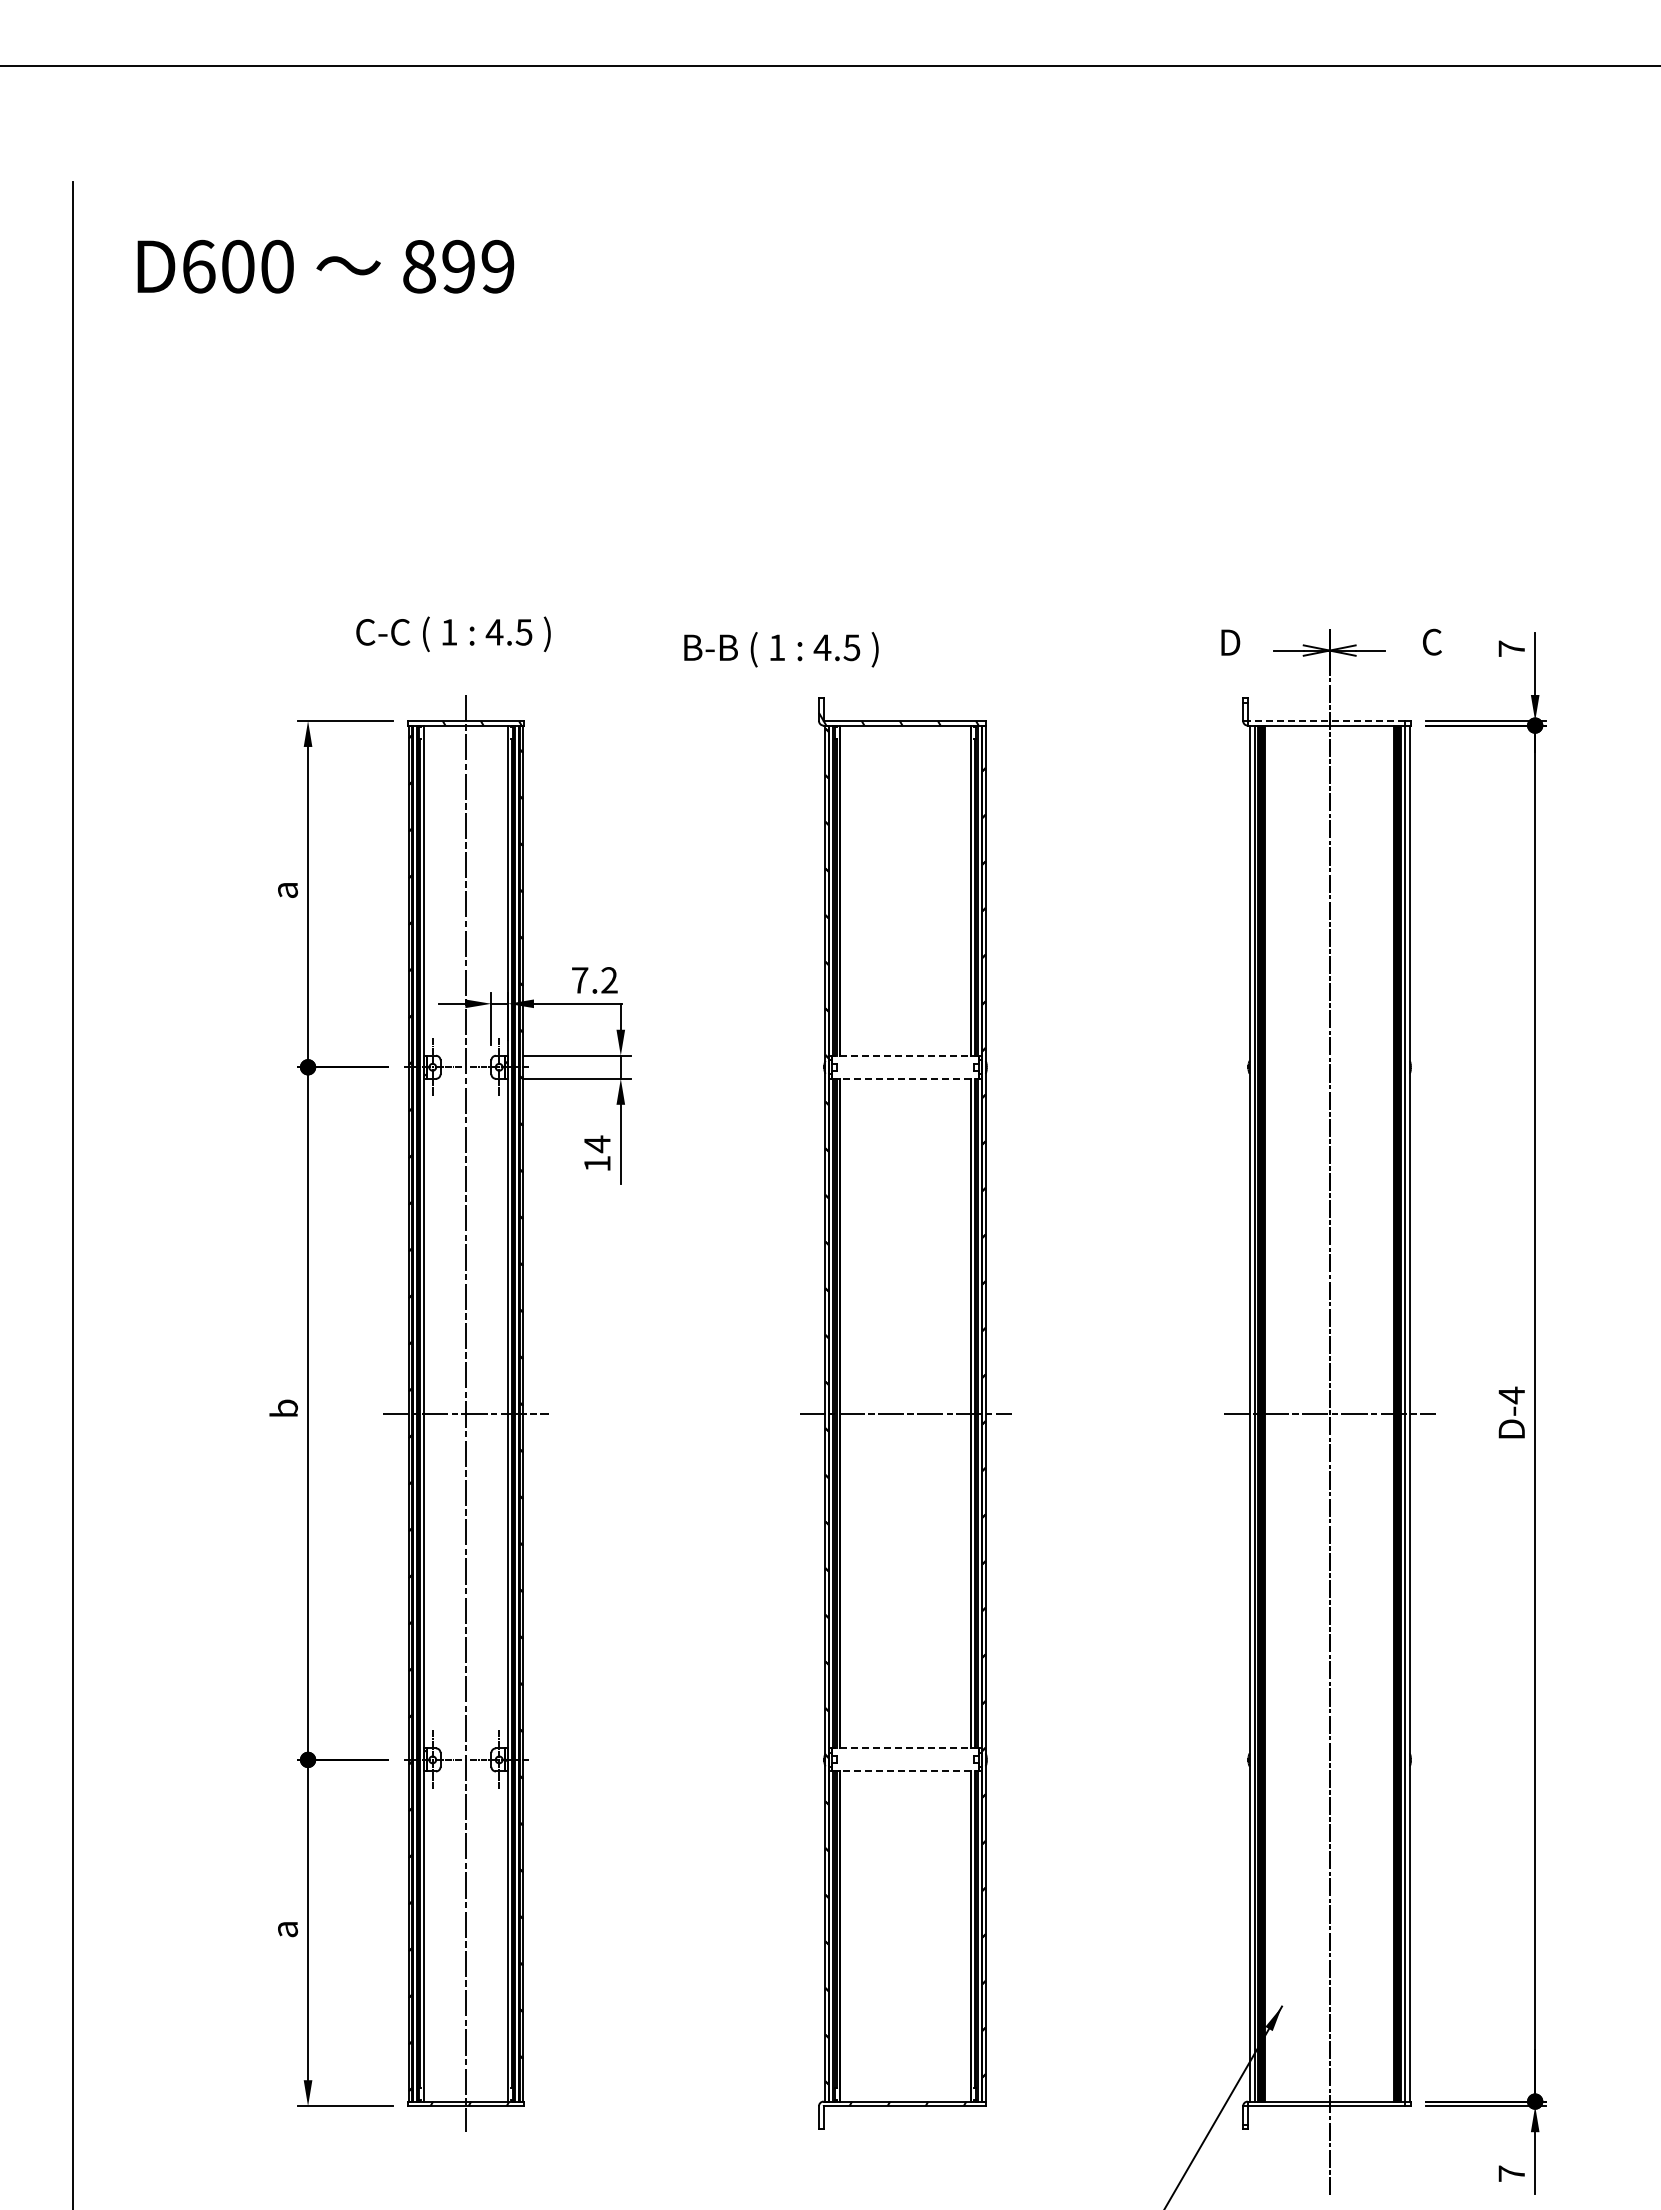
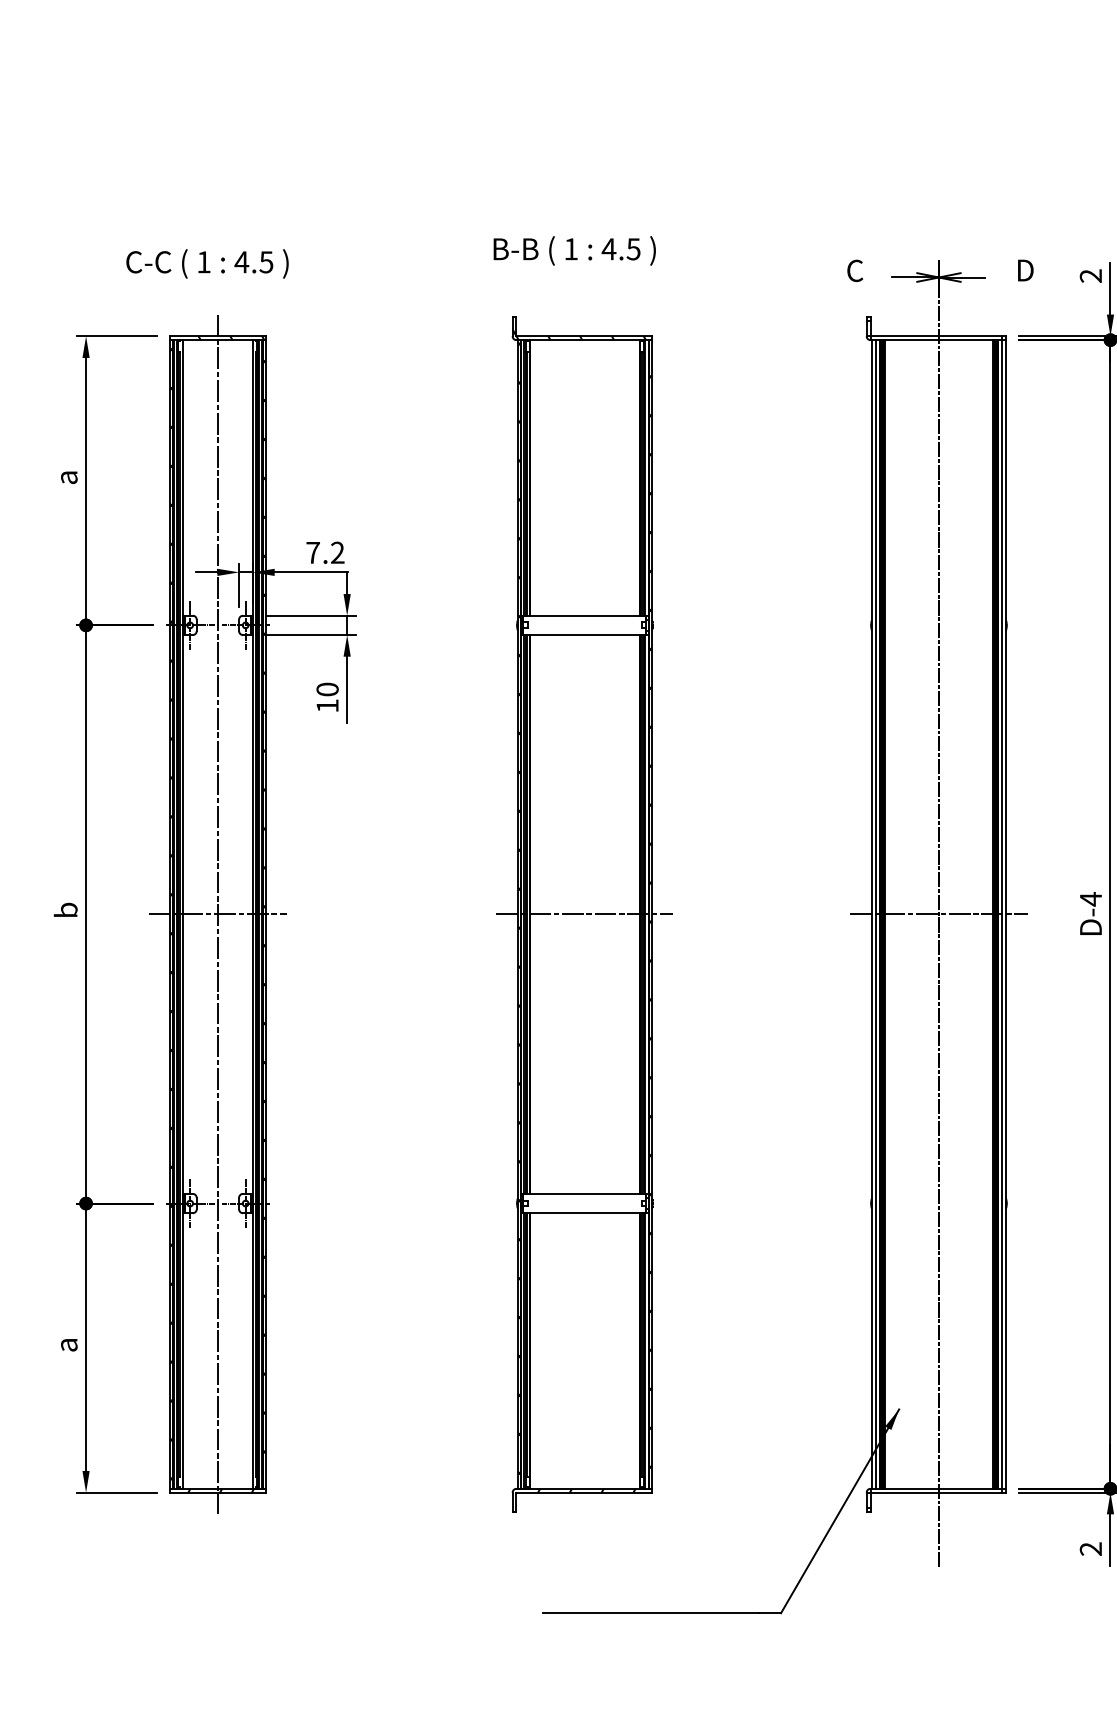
text: (1433, 641) -> (1025, 269), C -> D
text: (1230, 642) -> (856, 270), D -> C
text: (1511, 648) -> (1090, 275), 7 -> 2
text: (781, 649) -> (574, 250), moved
line: (1325, 721) -> (935, 336), dashed -> solid
line: (905, 1055) -> (584, 615), dashed -> solid
line: (905, 1078) -> (584, 634), dashed -> solid
text: (597, 1144) -> (327, 689), 14 -> 10
line: (905, 1748) -> (584, 1194), dashed -> solid
line: (905, 1771) -> (584, 1213), dashed -> solid
text: (1511, 2173) -> (1090, 1548), 7 -> 2

